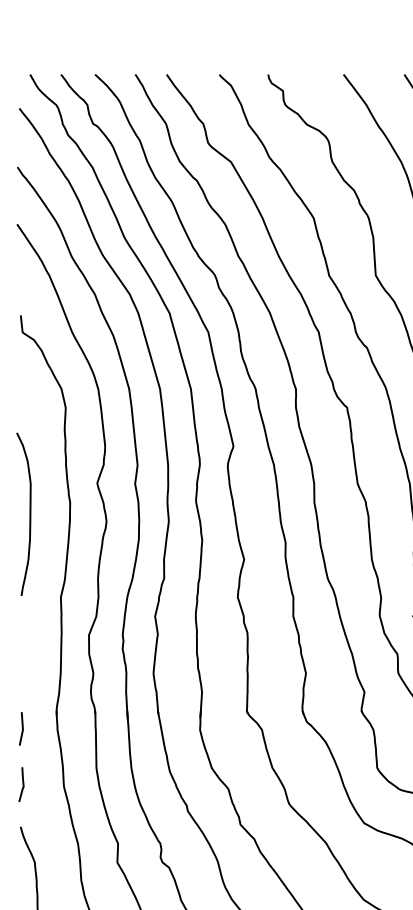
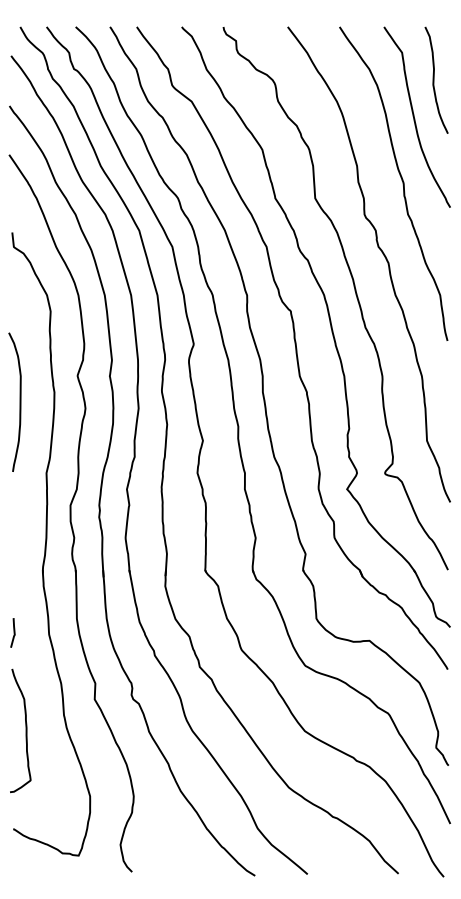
curve: (22, 729) -> (13, 585), removed

